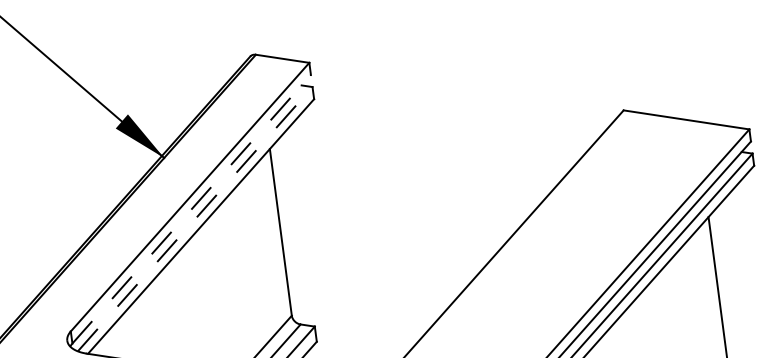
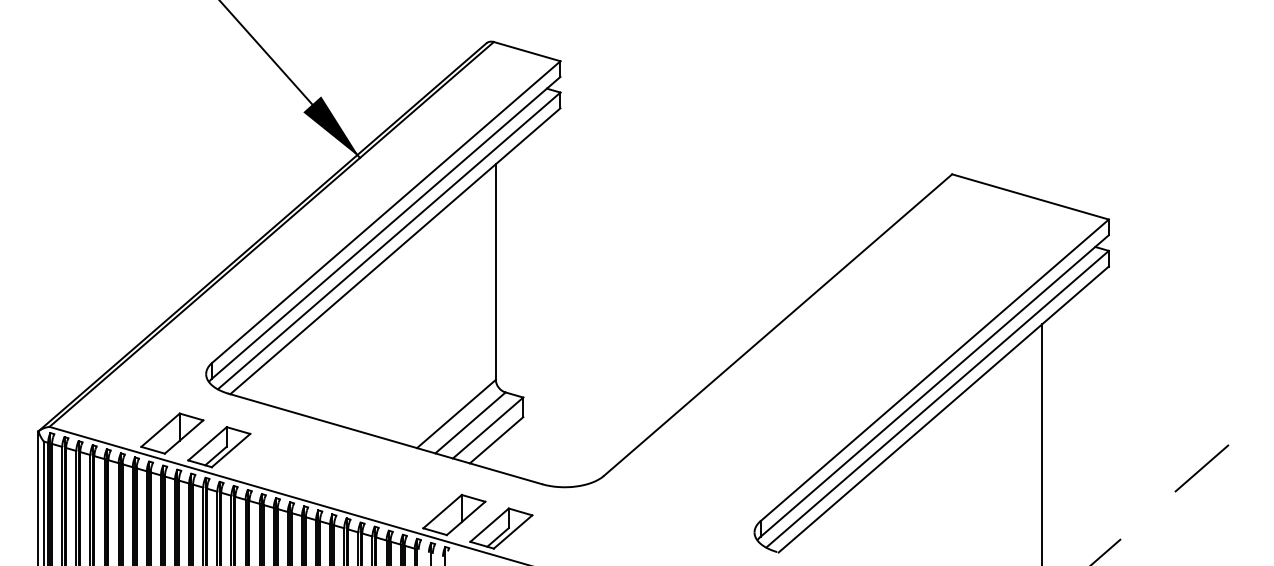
line: (191, 209) -> (386, 227), dashed -> solid
line: (195, 218) -> (389, 240), dashed -> solid

